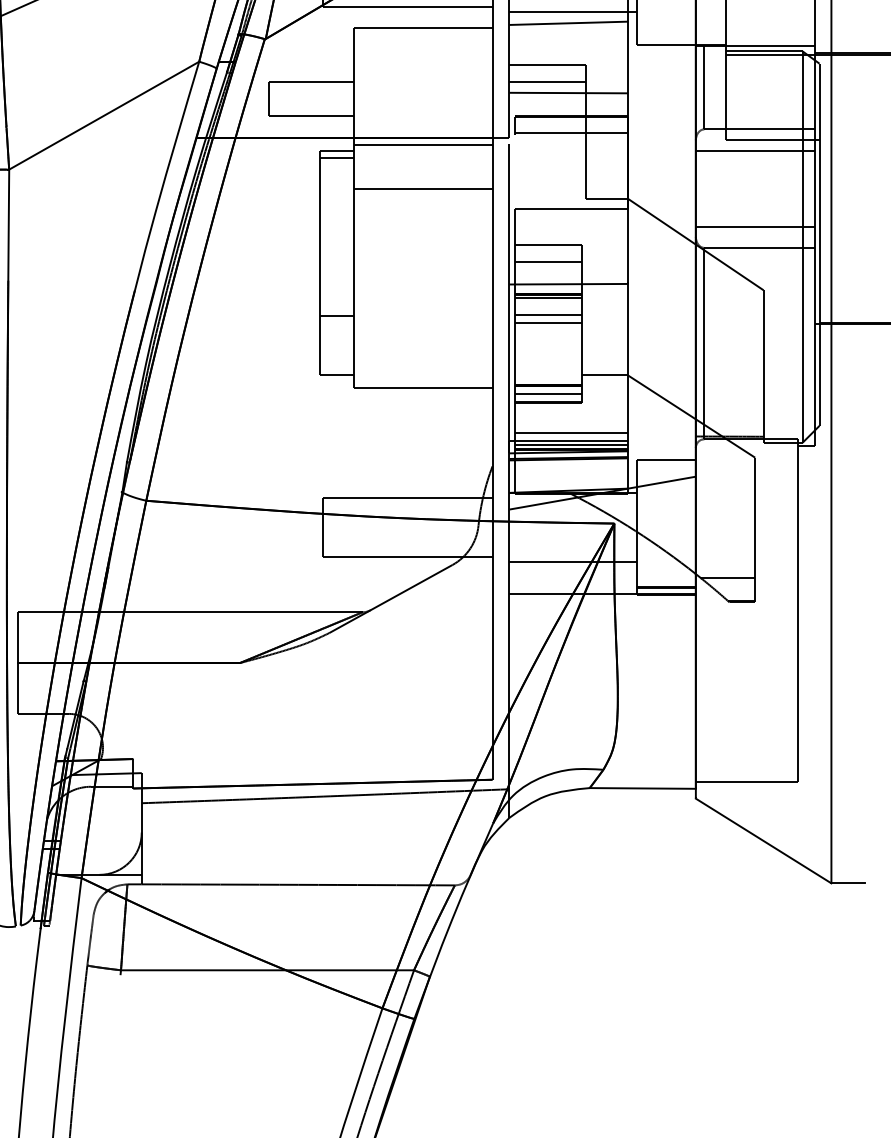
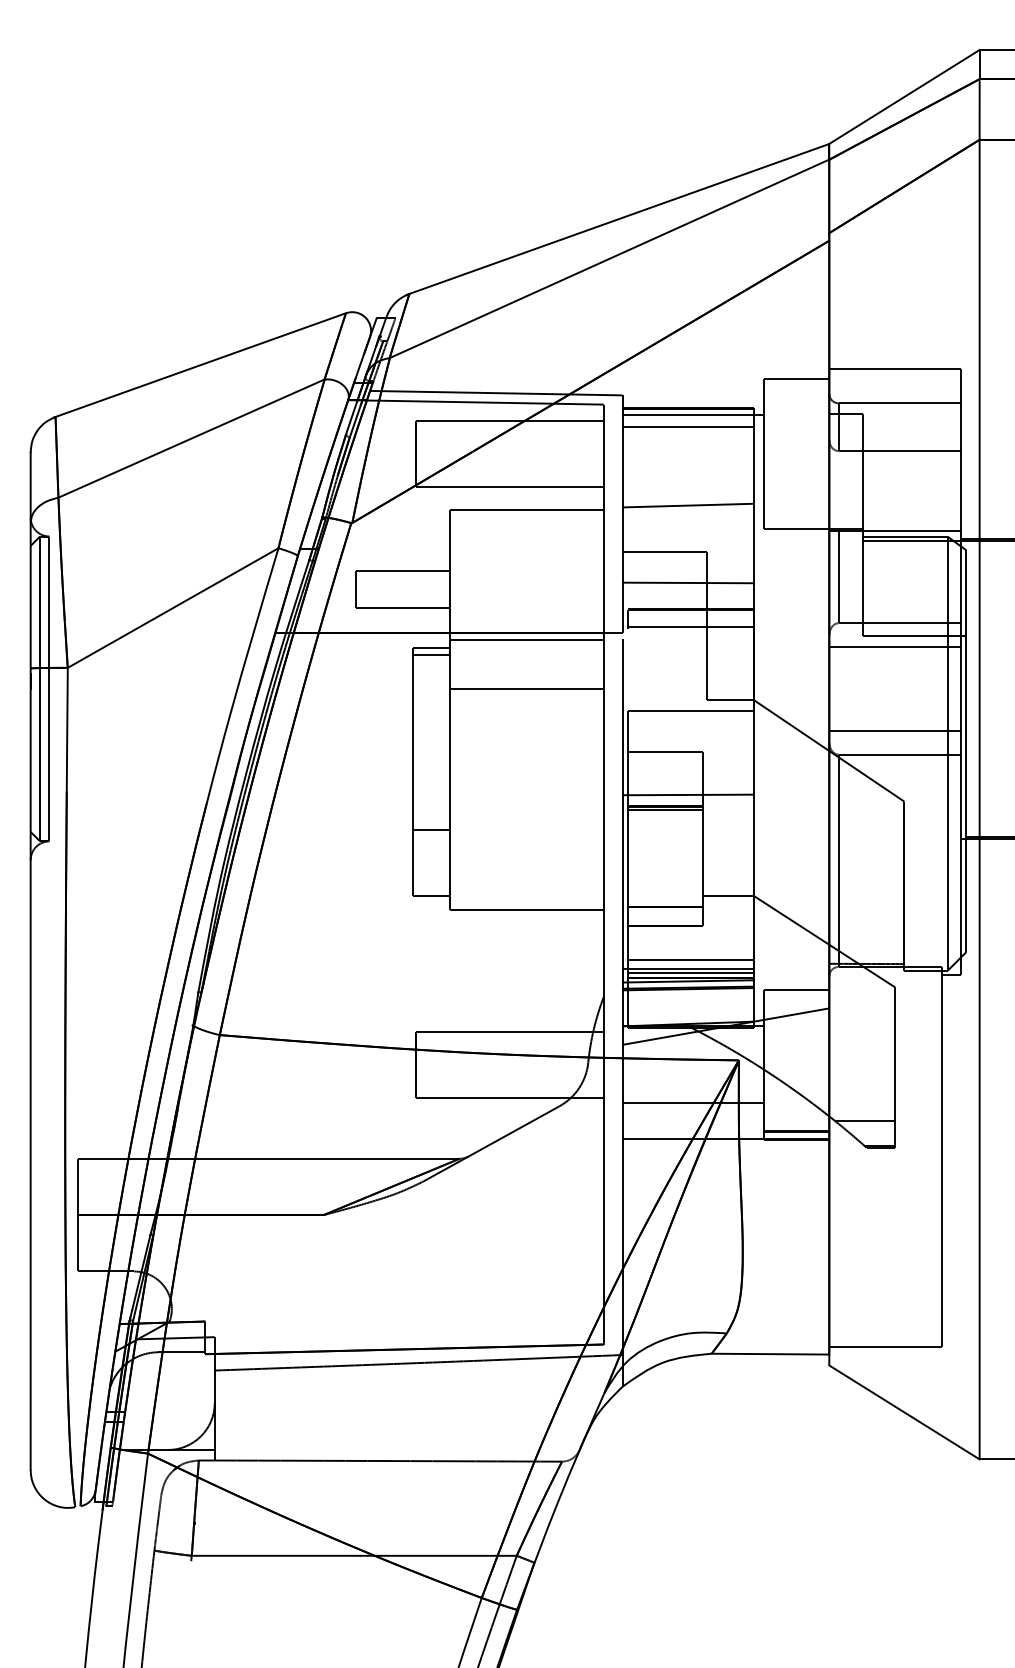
line: (572, 11) -> (692, 492), removed
line: (547, 81) -> (664, 570), removed
line: (548, 262) -> (665, 770), removed
line: (548, 315) -> (665, 829), removed
line: (548, 322) -> (665, 837), removed
line: (548, 394) -> (665, 917), removed

